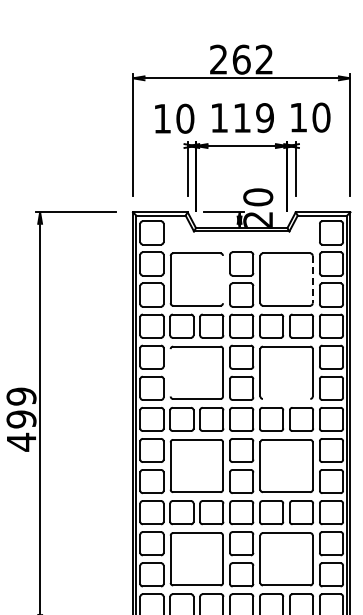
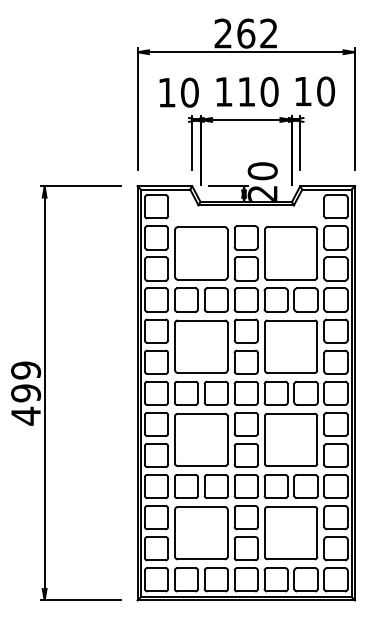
text: (264, 117) -> (269, 91), 119 -> 110
line: (222, 279) -> (227, 253), added
line: (312, 279) -> (317, 253), dashed -> solid
line: (170, 372) -> (175, 346), added
line: (285, 398) -> (290, 372), added

